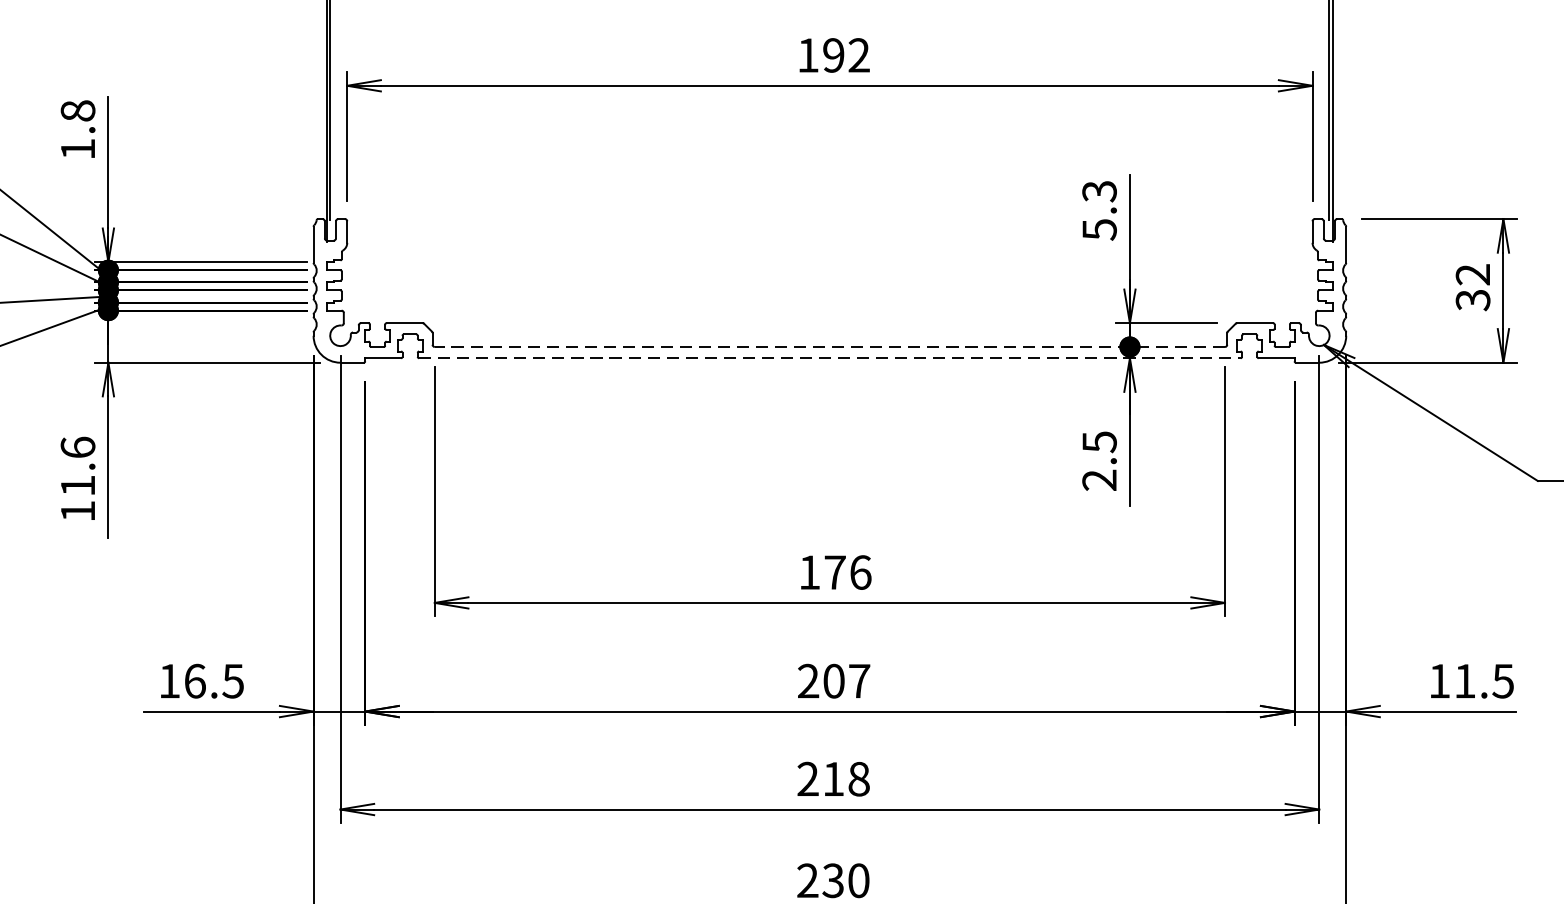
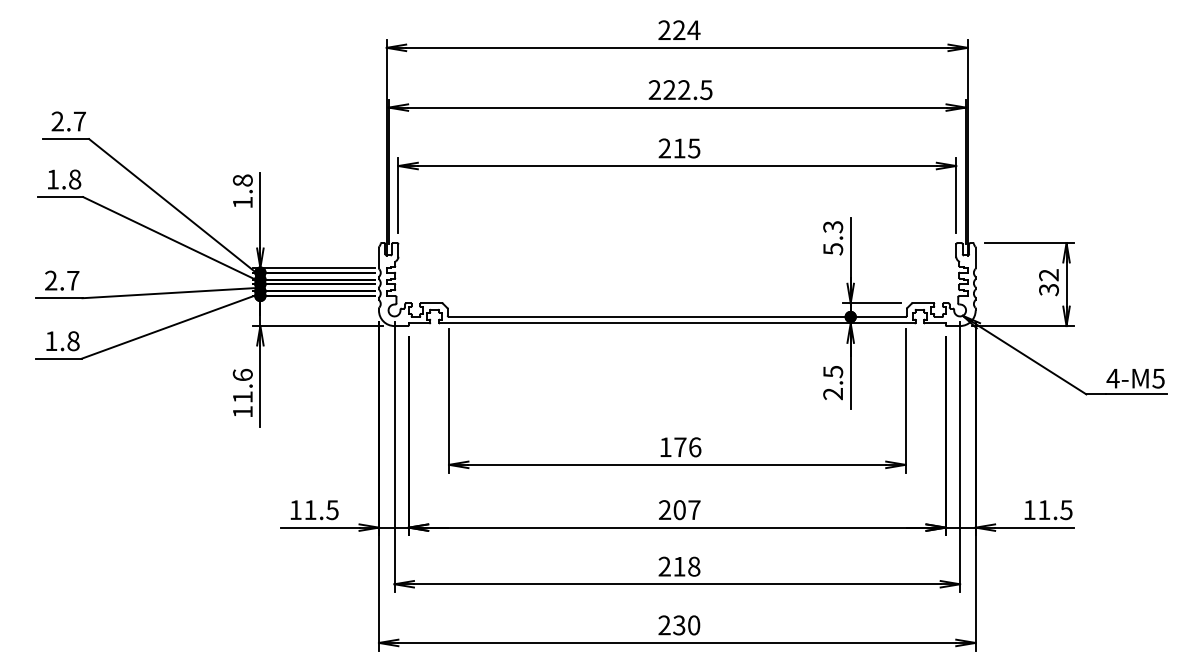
text: (833, 55) -> (679, 148), 192 -> 215
line: (828, 346) -> (676, 316), dashed -> solid
line: (830, 358) -> (677, 323), dashed -> solid
text: (195, 681) -> (310, 510), 16.5 -> 11.5

